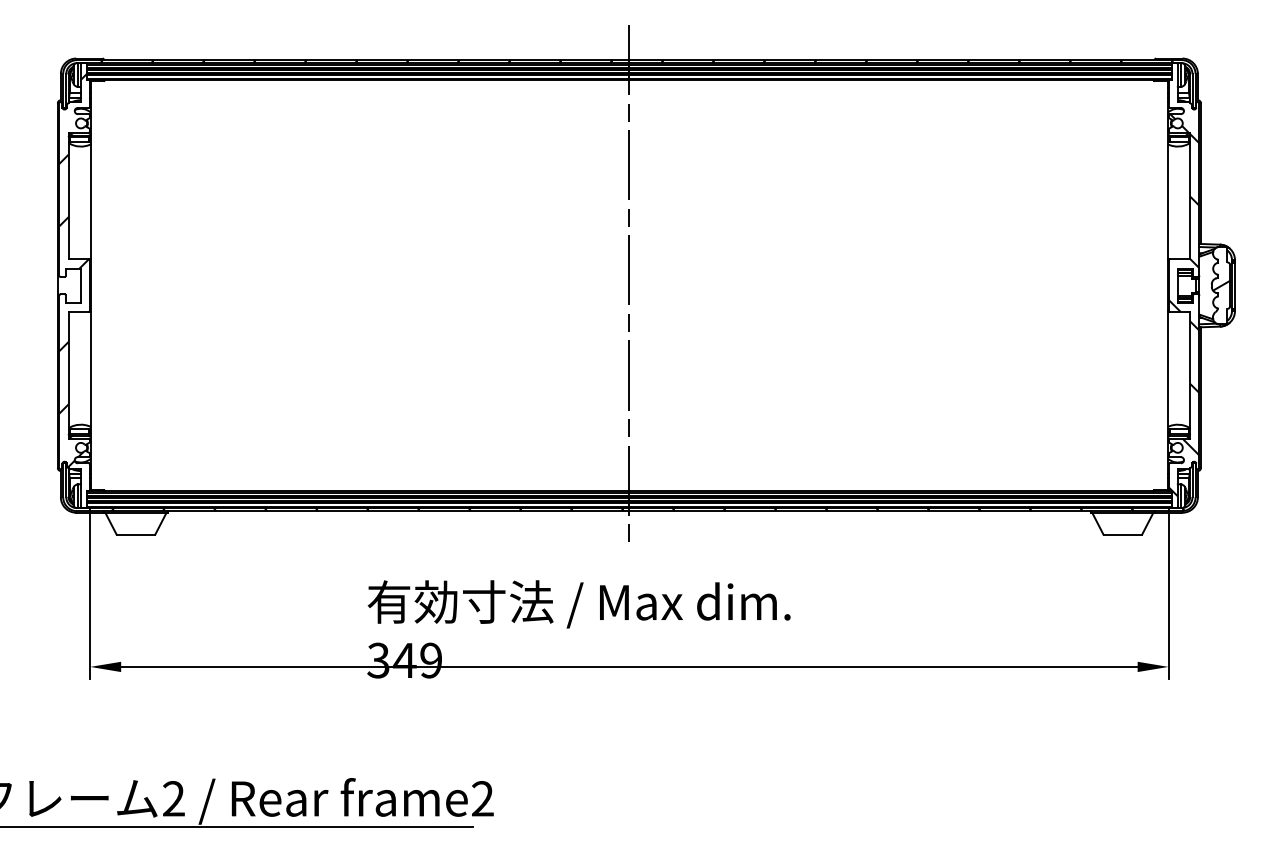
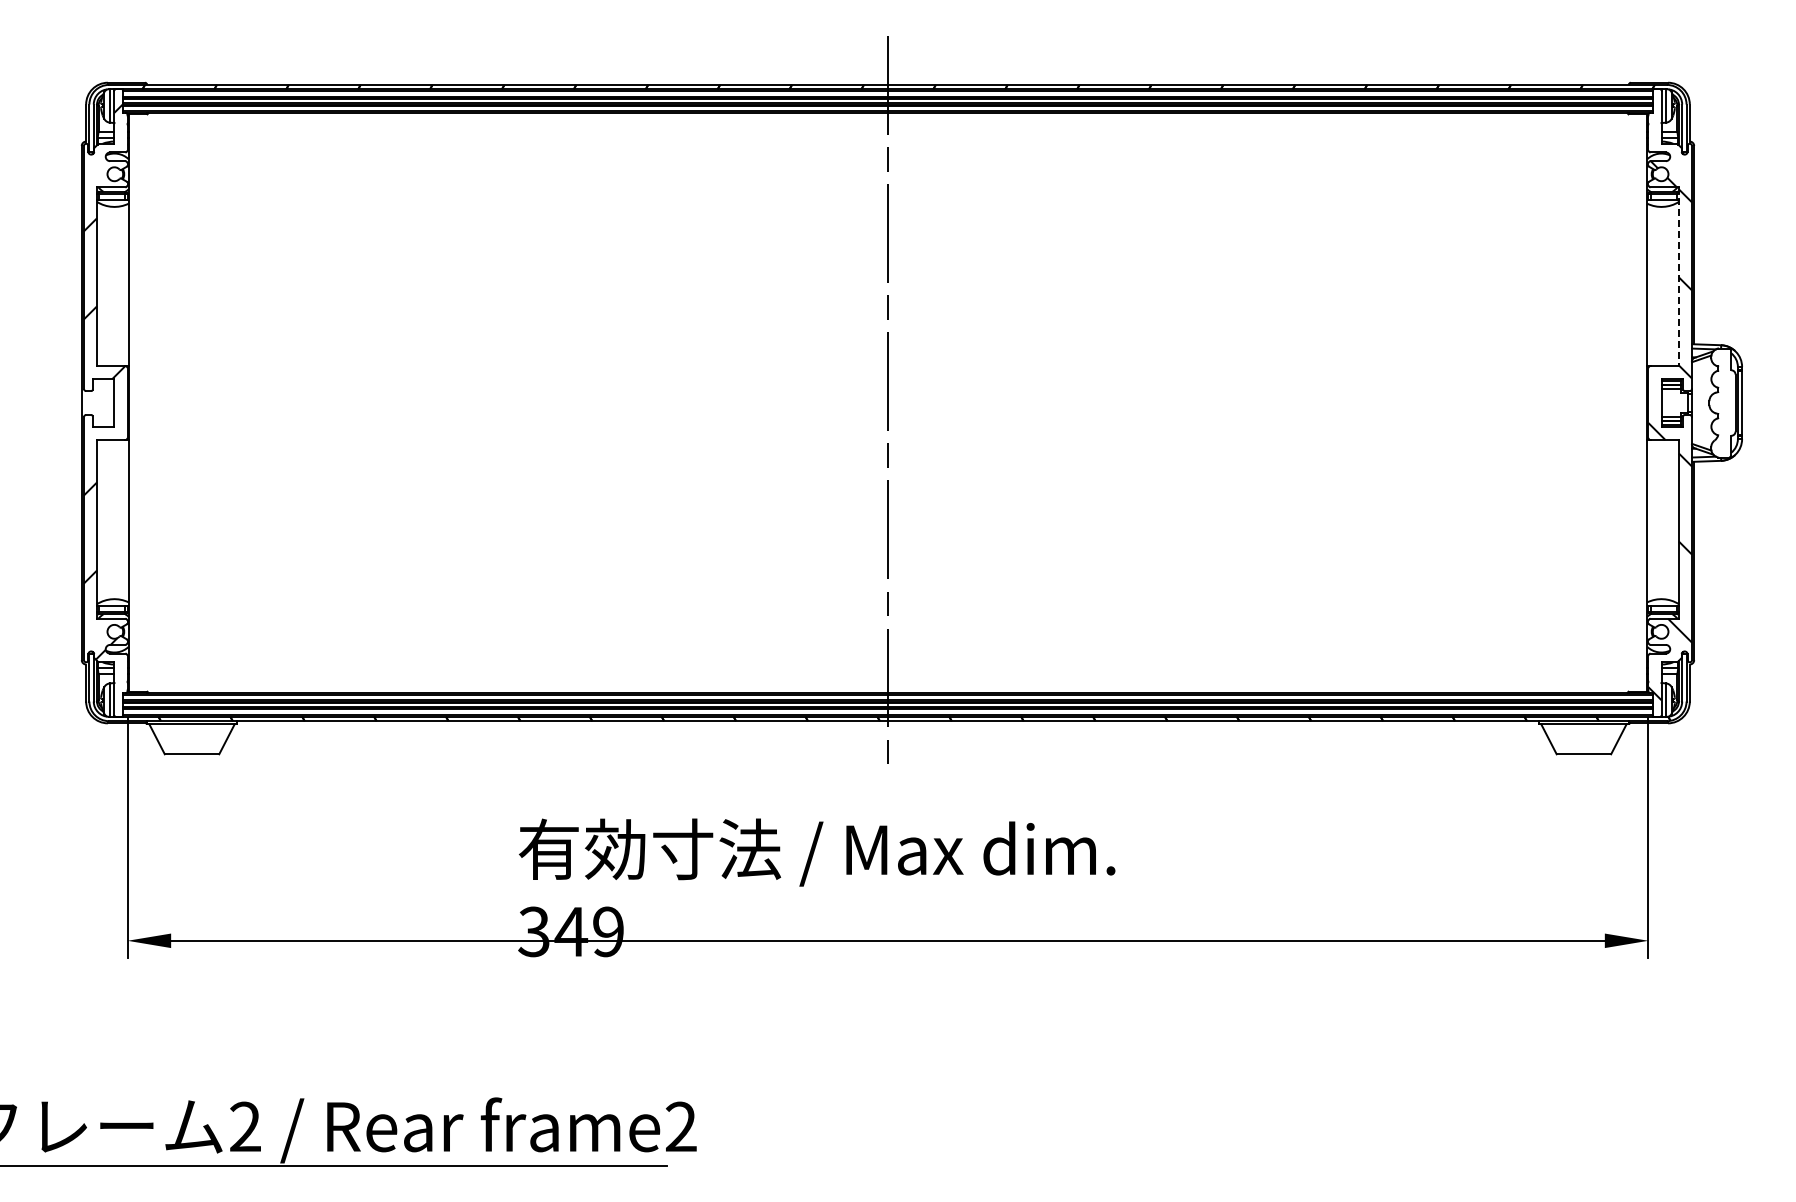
line: (1189, 196) -> (1678, 277), solid -> dashed
hatch: (1221, 285) -> (1723, 403), removed

